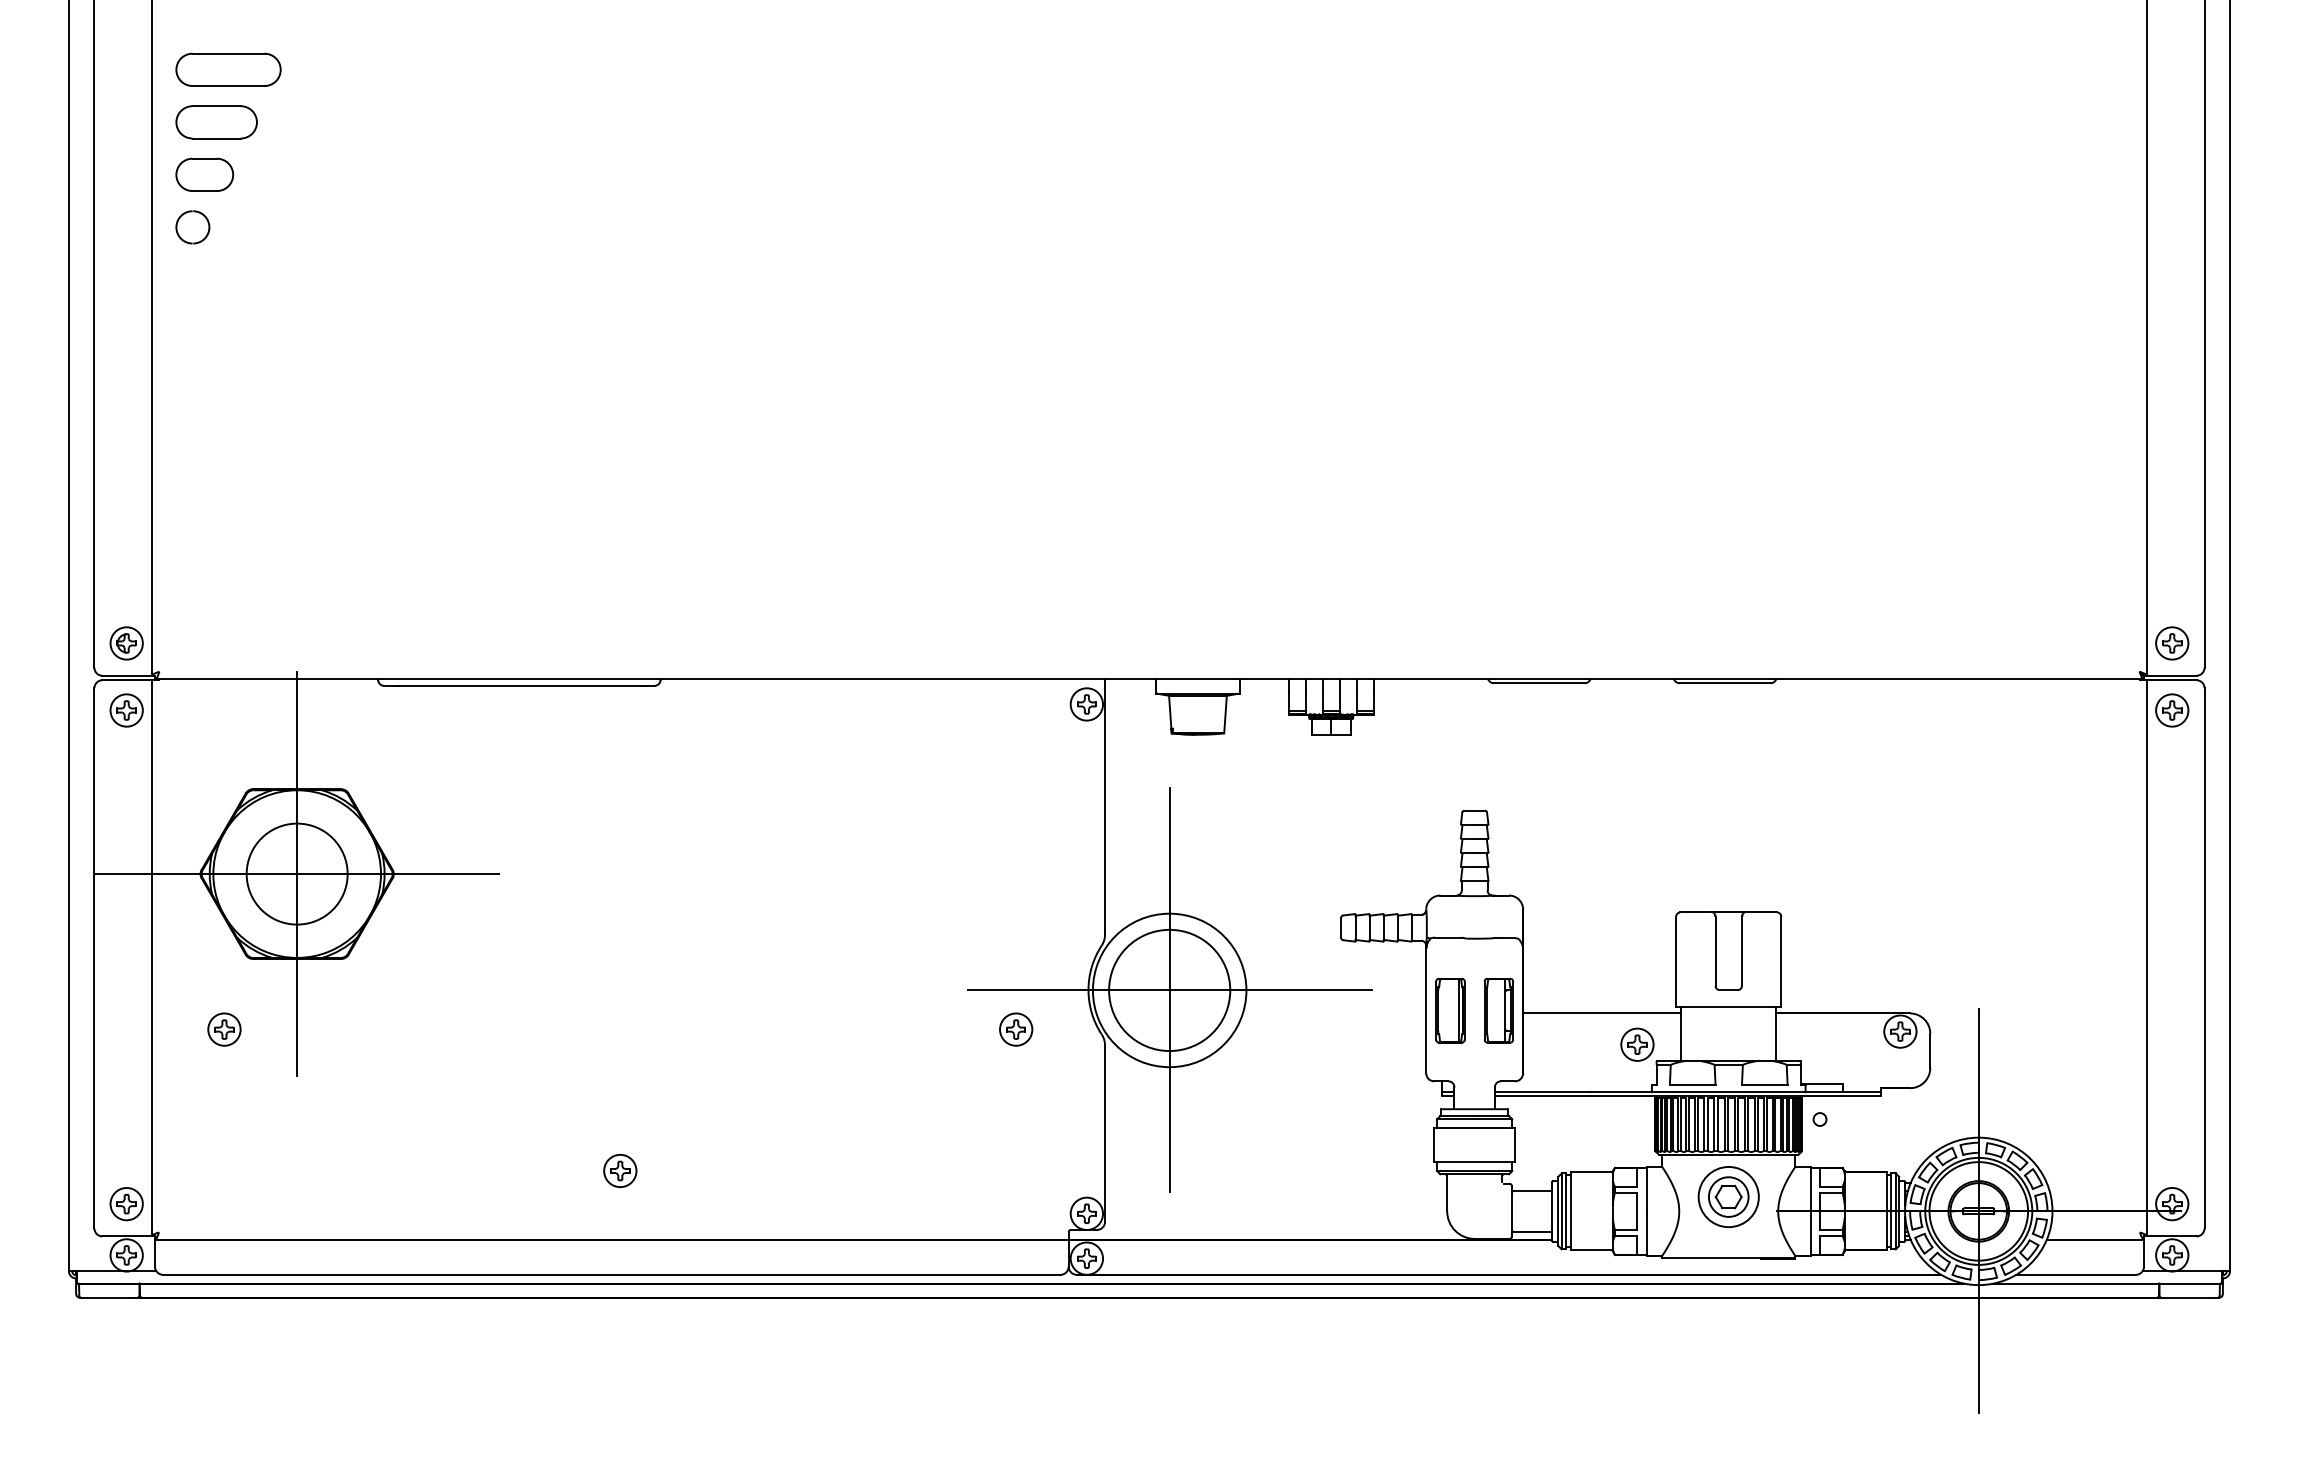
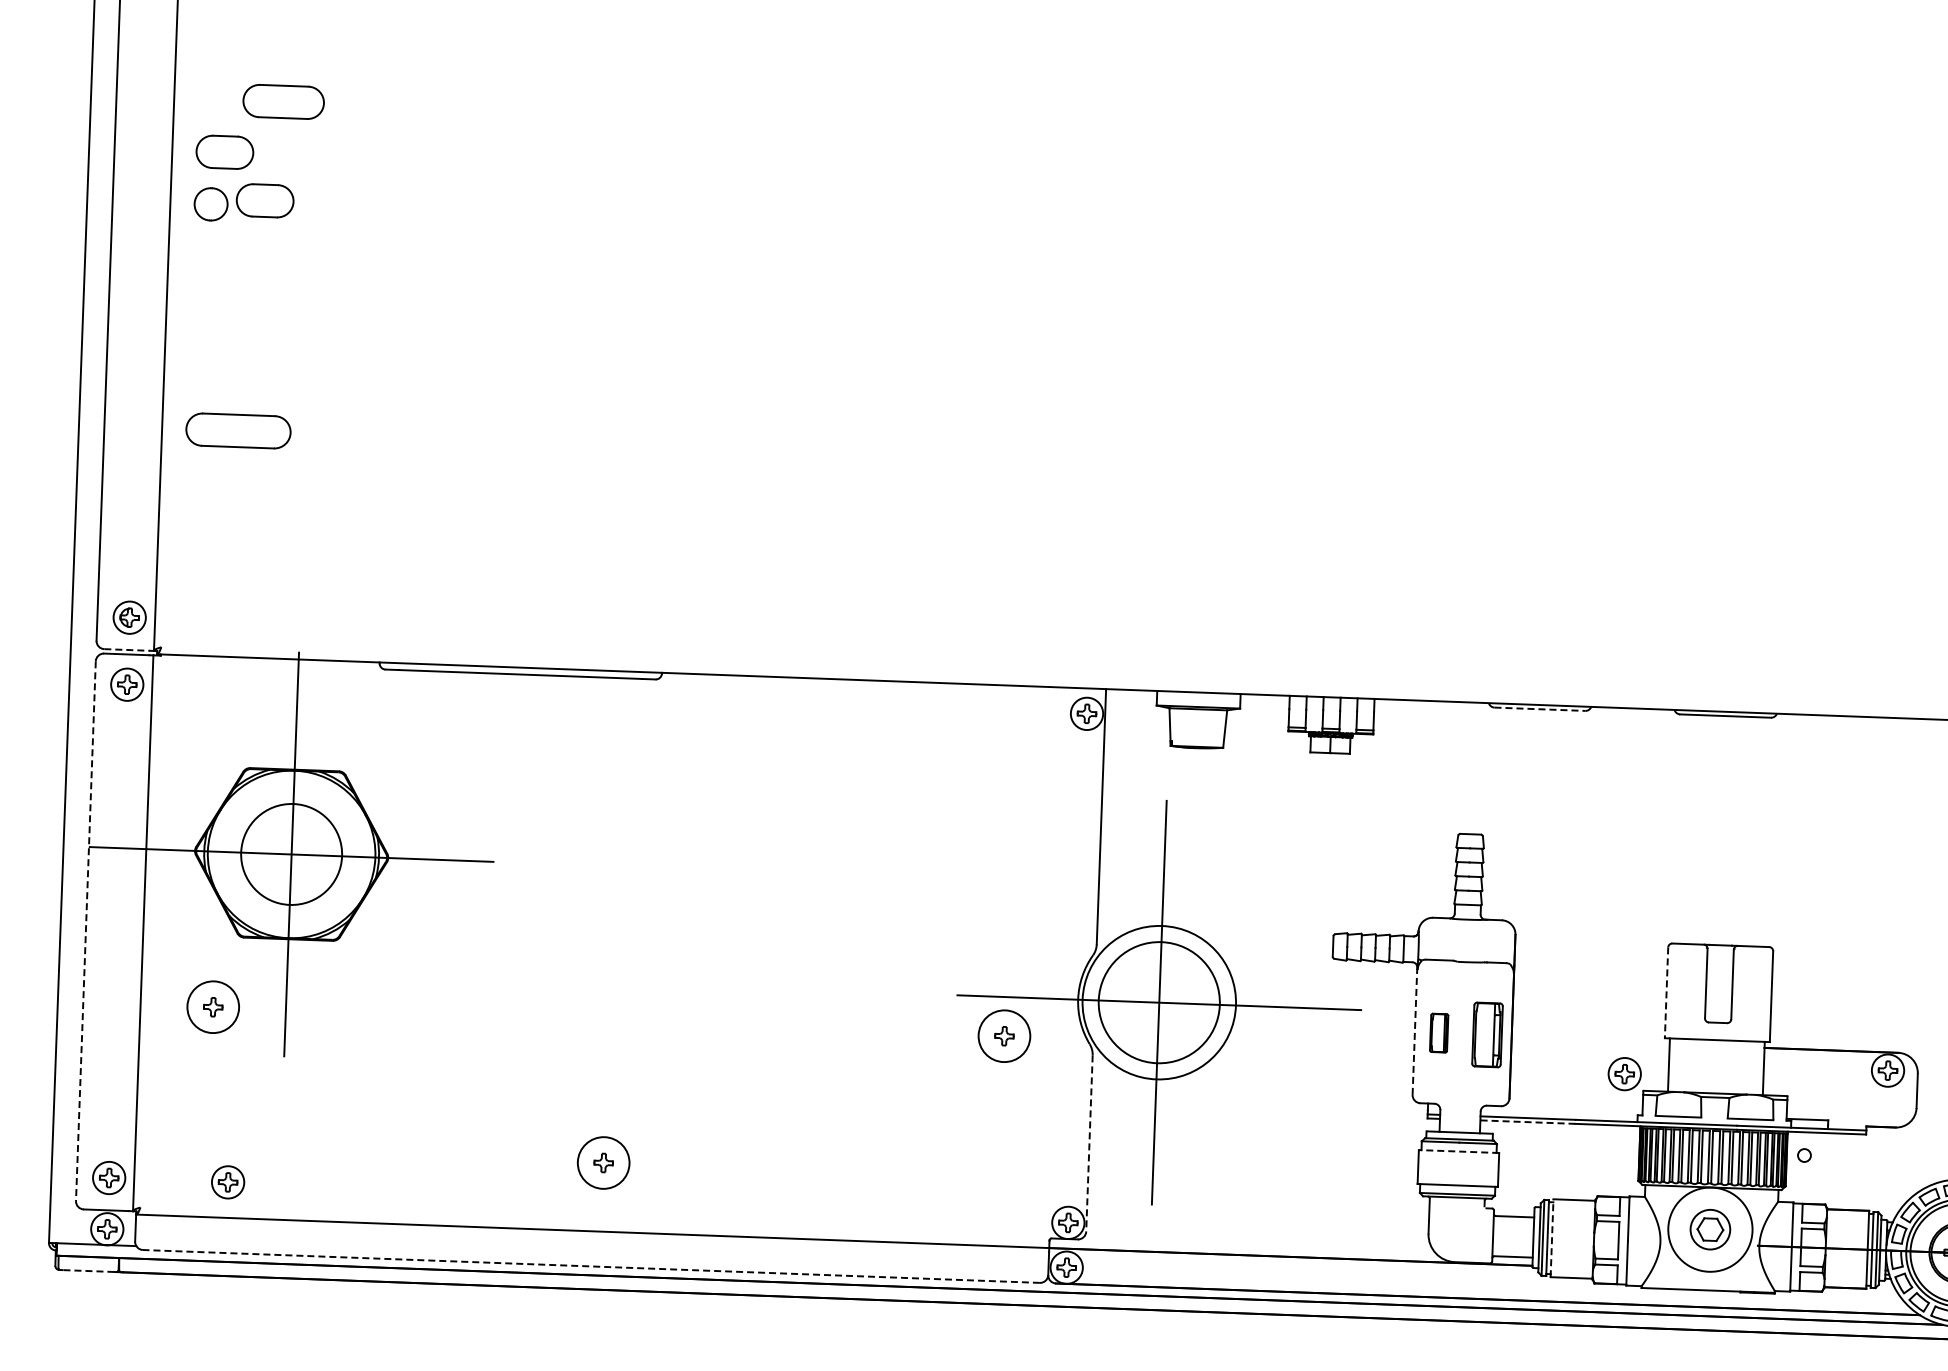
part: (228, 69) -> (238, 430), moved
part: (216, 122) -> (283, 102), moved
part: (246, 221) -> (264, 200), added
line: (125, 675) -> (127, 649), solid -> dashed
line: (1539, 683) -> (1540, 709), solid -> dashed
line: (94, 958) -> (86, 931), solid -> dashed
line: (1676, 962) -> (1666, 993), solid -> dashed
line: (1426, 1009) -> (1415, 1031), solid -> dashed
part: (1450, 1010) -> (1439, 1033), size x0.6
line: (1602, 1013) -> (1590, 1041), removed
circle: (224, 1029) -> (213, 1007), size x1.6
circle: (1016, 1029) -> (1004, 1036), size x1.6
line: (1542, 1096) -> (1527, 1122), solid -> dashed
line: (1474, 1128) -> (1458, 1151), solid -> dashed
line: (1105, 1134) -> (1089, 1144), solid -> dashed
circle: (620, 1170) -> (603, 1162), size x1.6
circle: (1728, 1196) -> (1710, 1229), size x1.4
part: (245, 1204) -> (227, 1182), added
line: (1570, 1211) -> (1551, 1238), solid -> dashed
line: (611, 1274) -> (591, 1266), solid -> dashed
line: (108, 1297) -> (87, 1270), solid -> dashed

